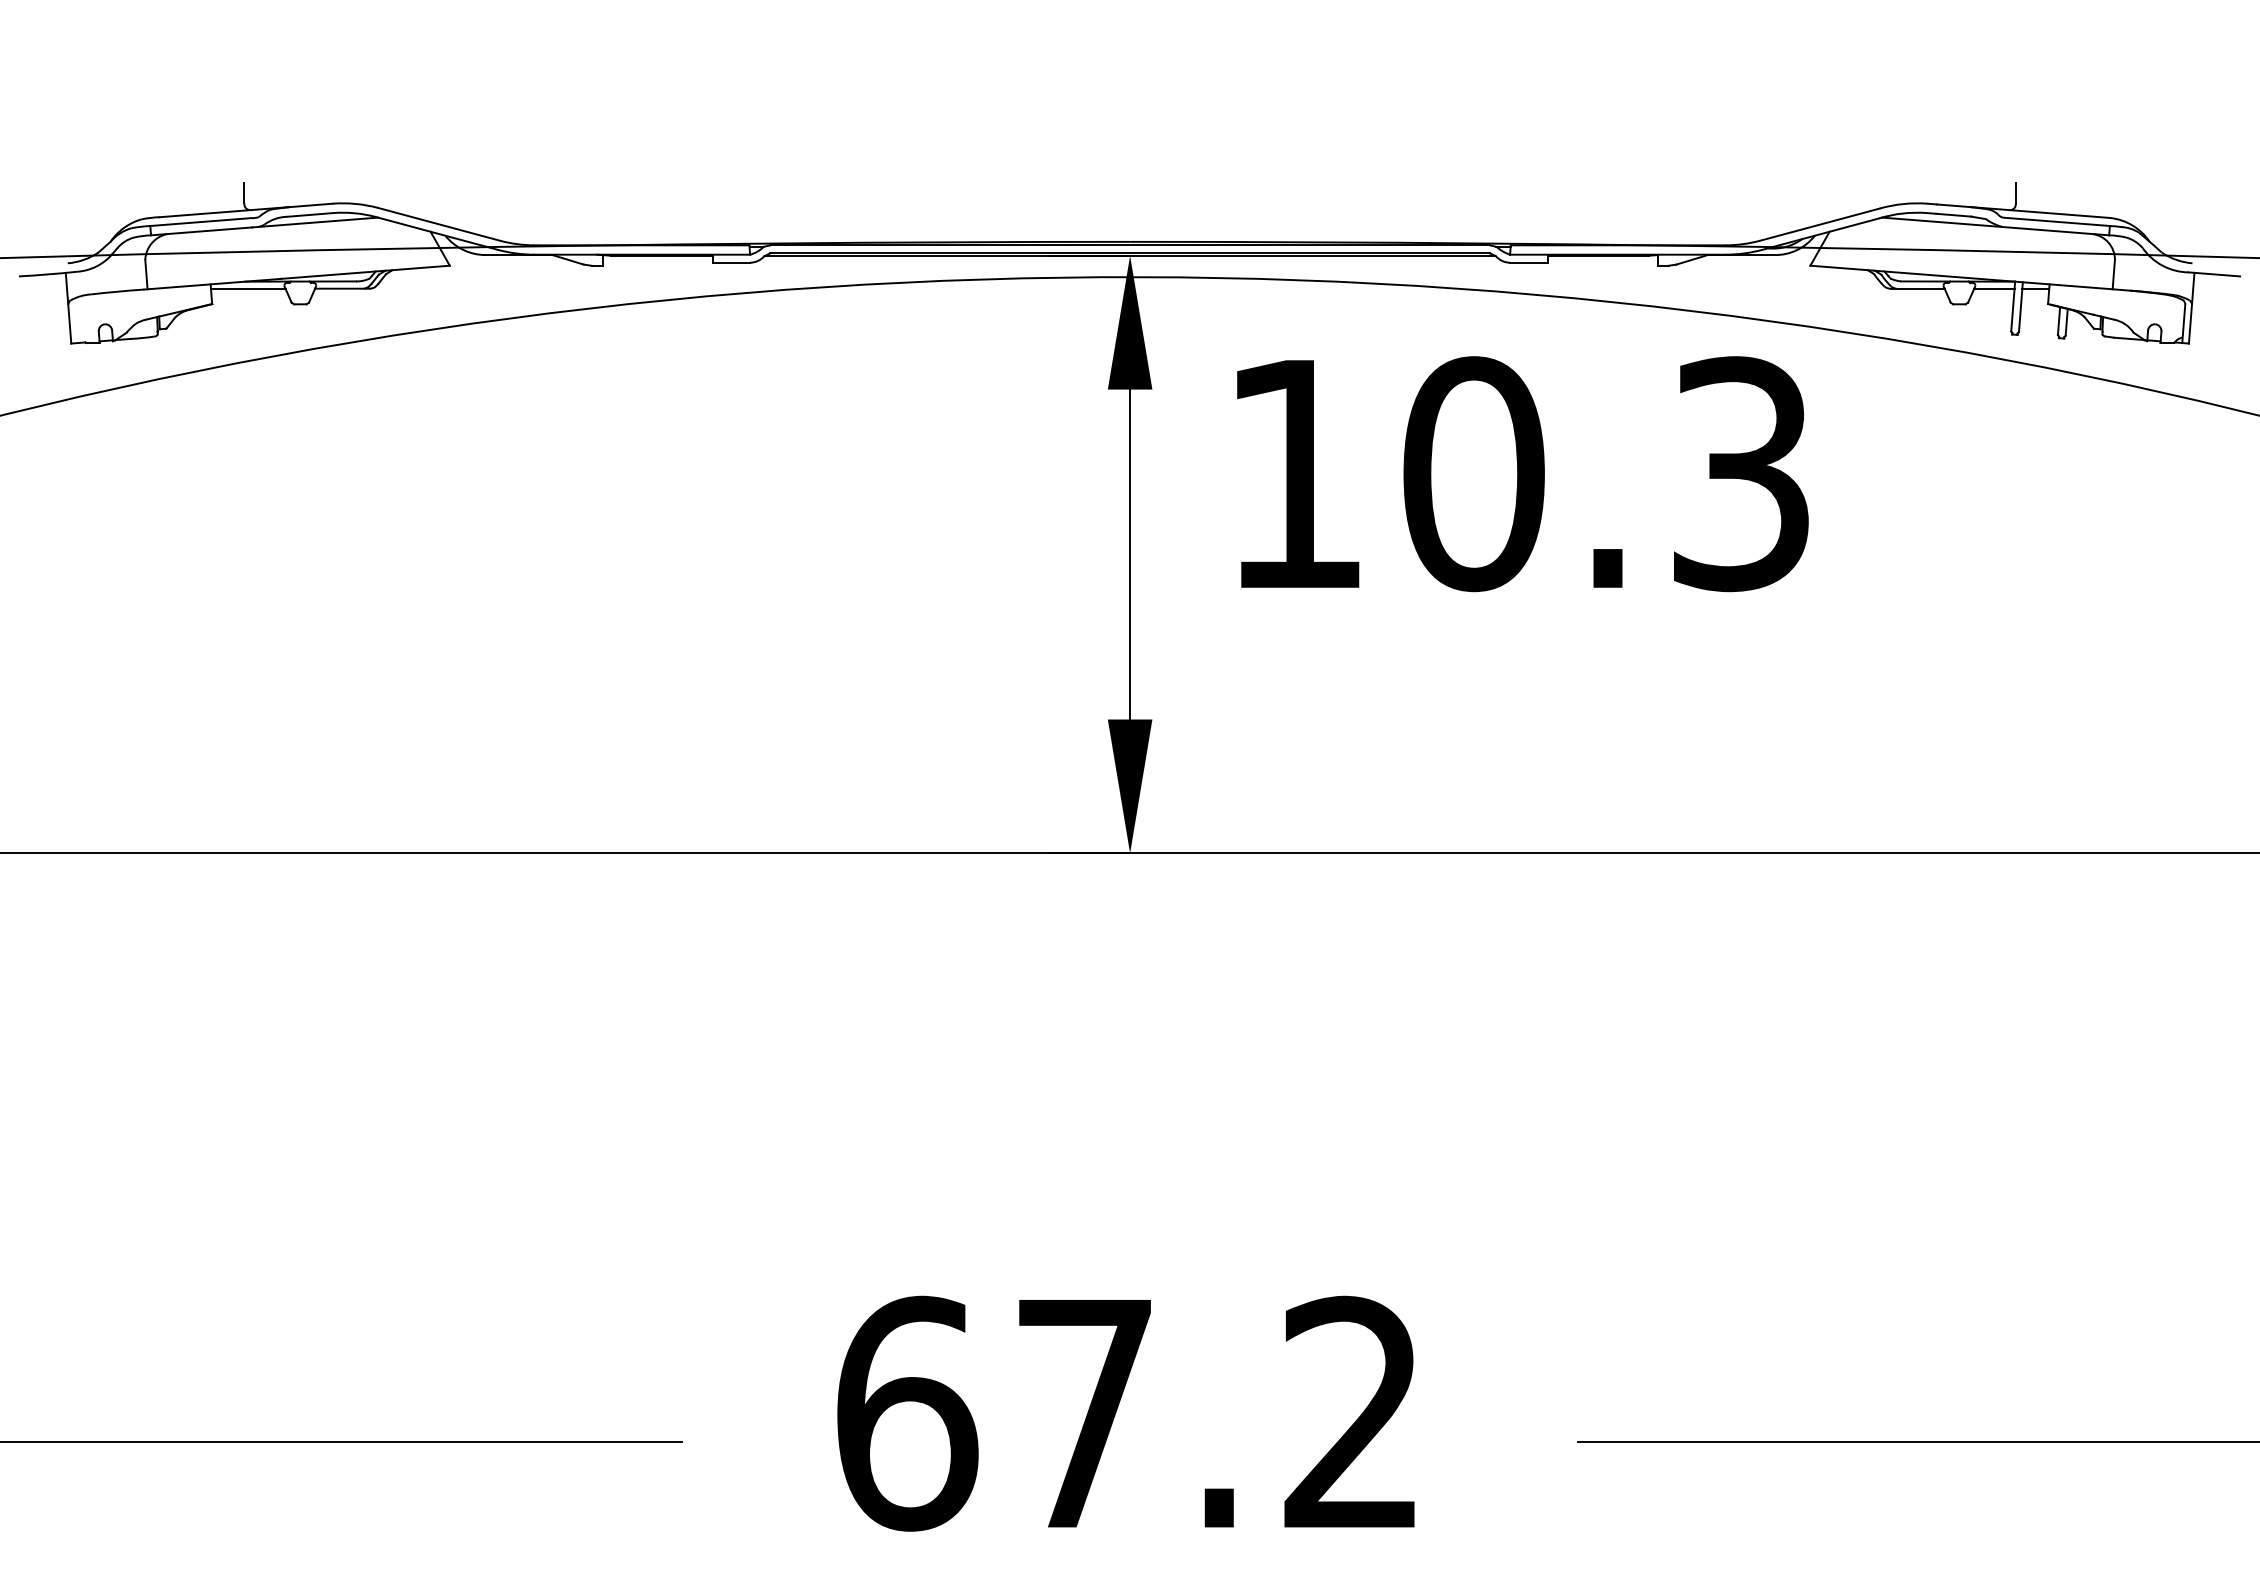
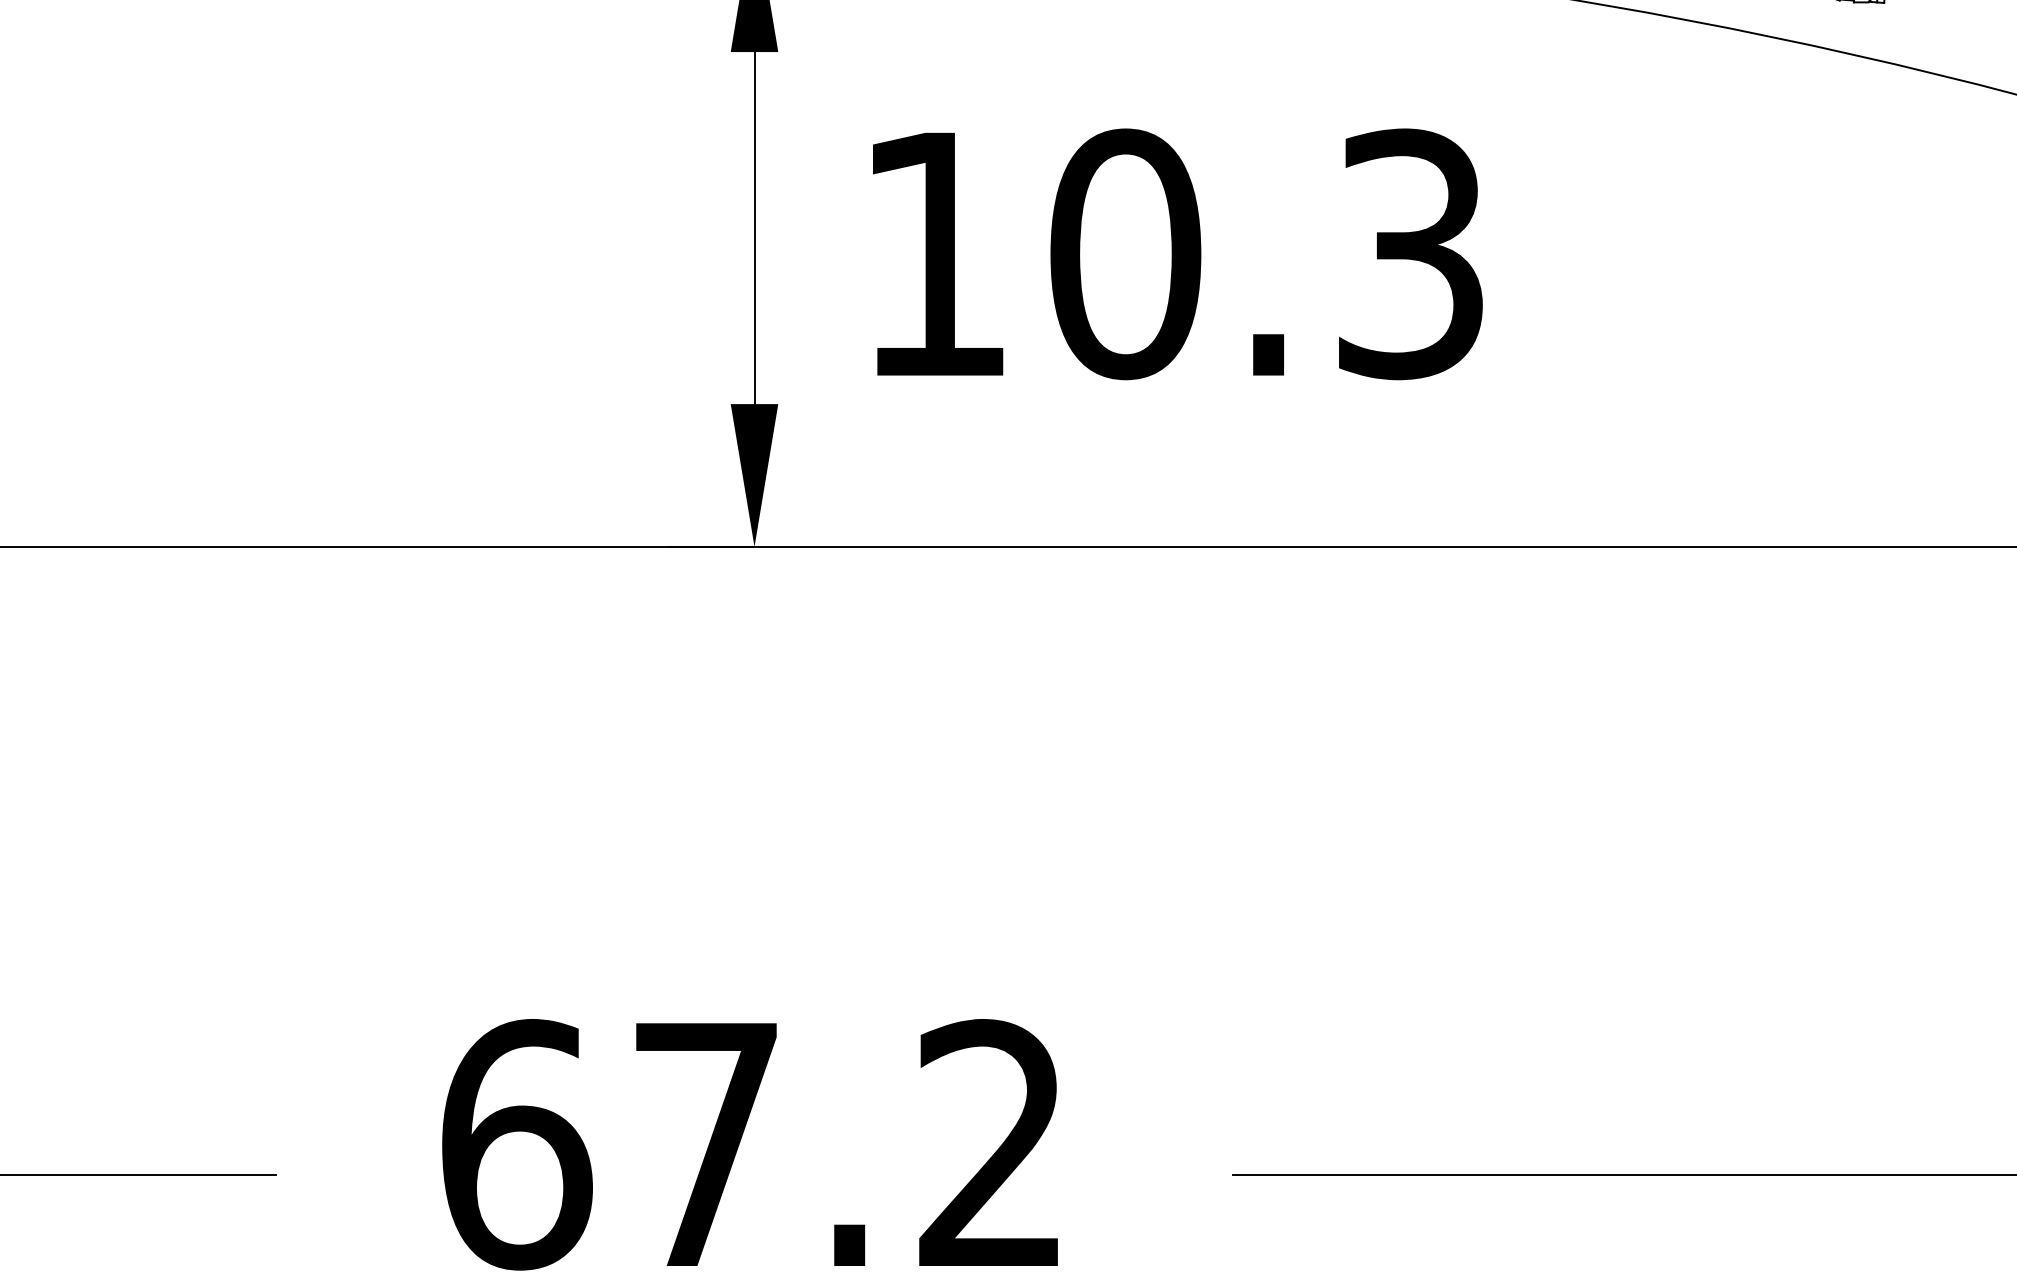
text: (1522, 474) -> (1177, 254), moved

